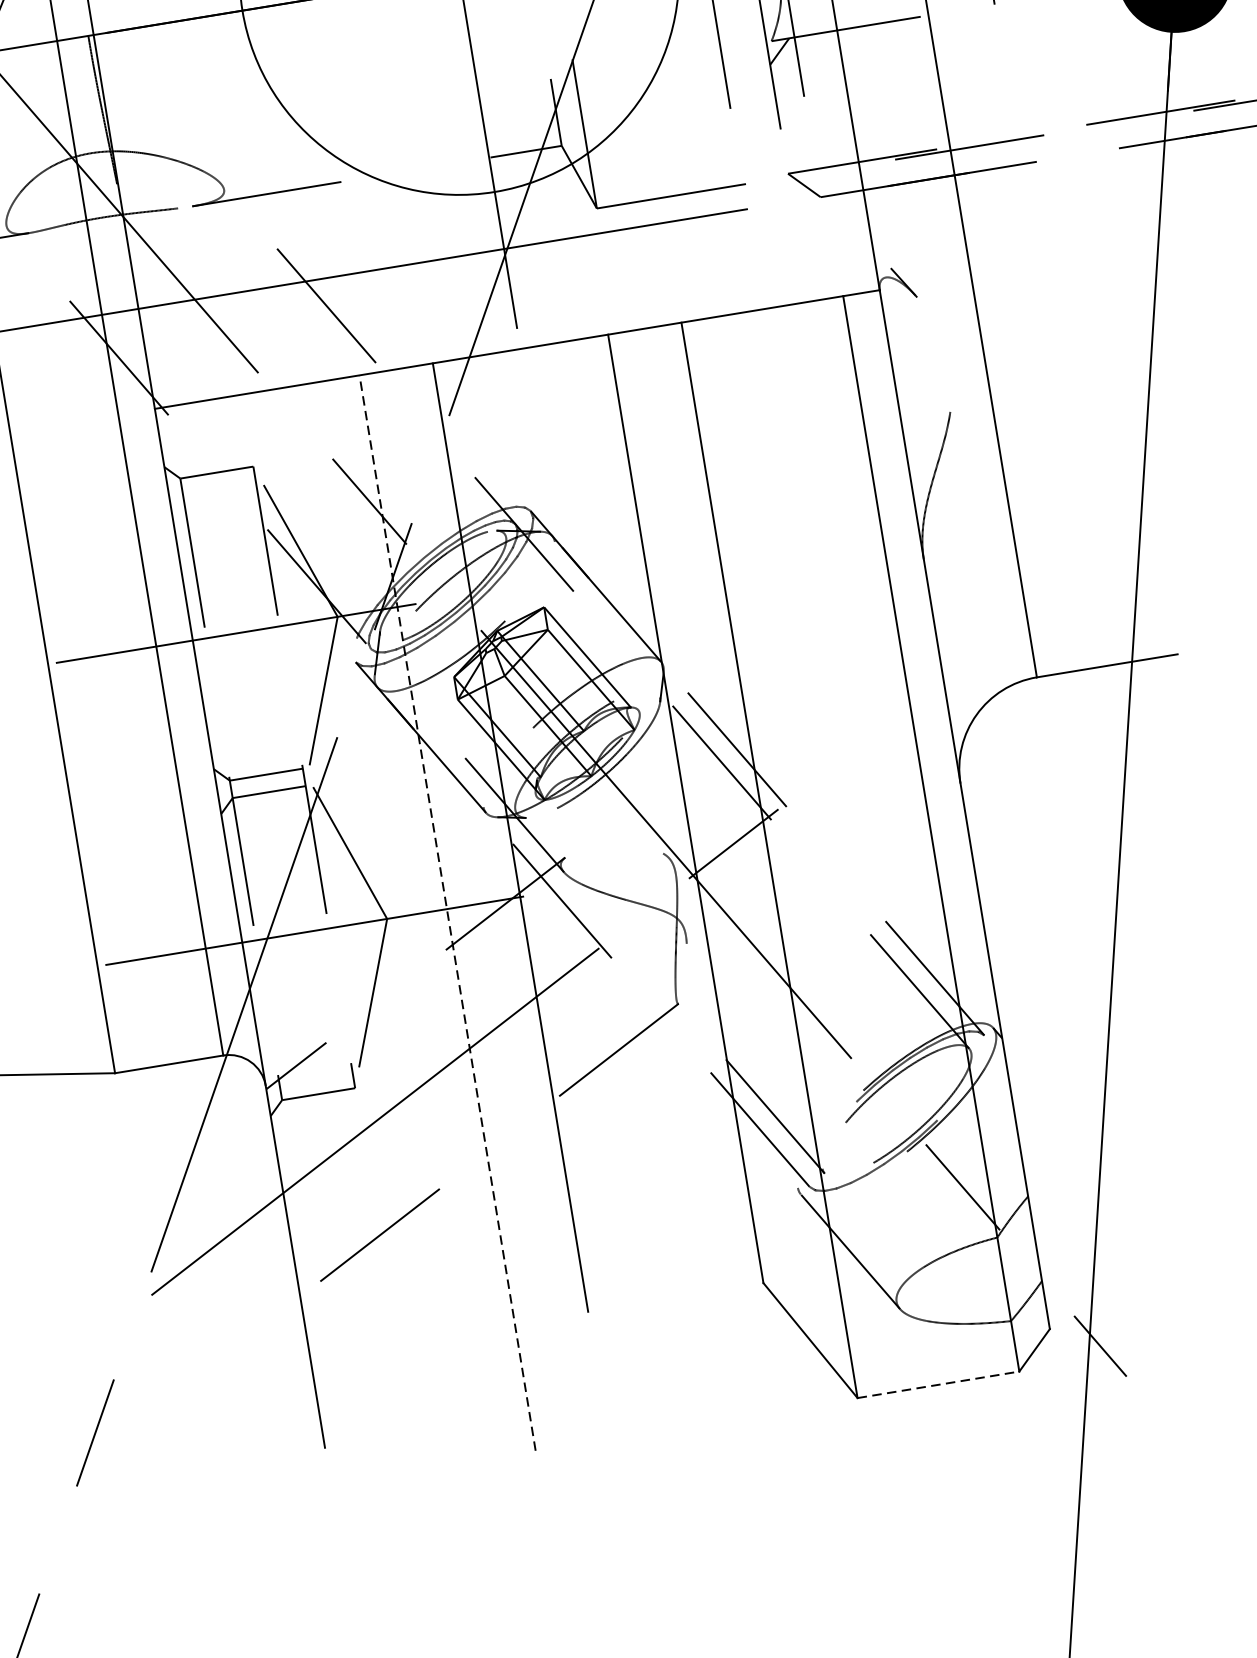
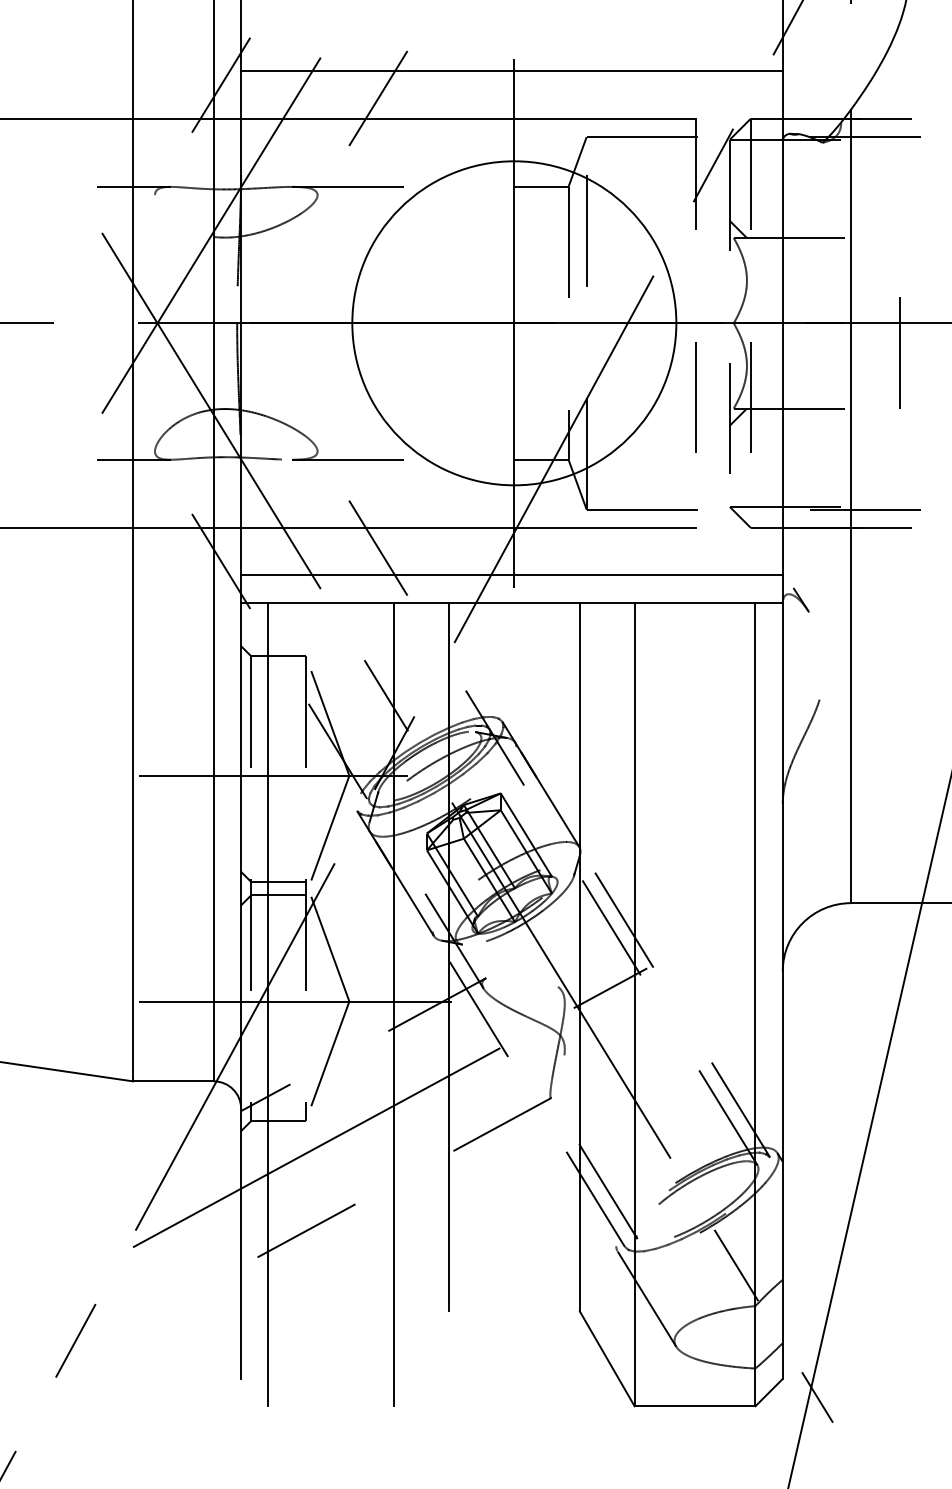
line: (510, 313) -> (511, 575), added
line: (448, 913) -> (394, 1004), dashed -> solid
line: (279, 940) -> (268, 1004), added
line: (939, 1385) -> (695, 1406), dashed -> solid

